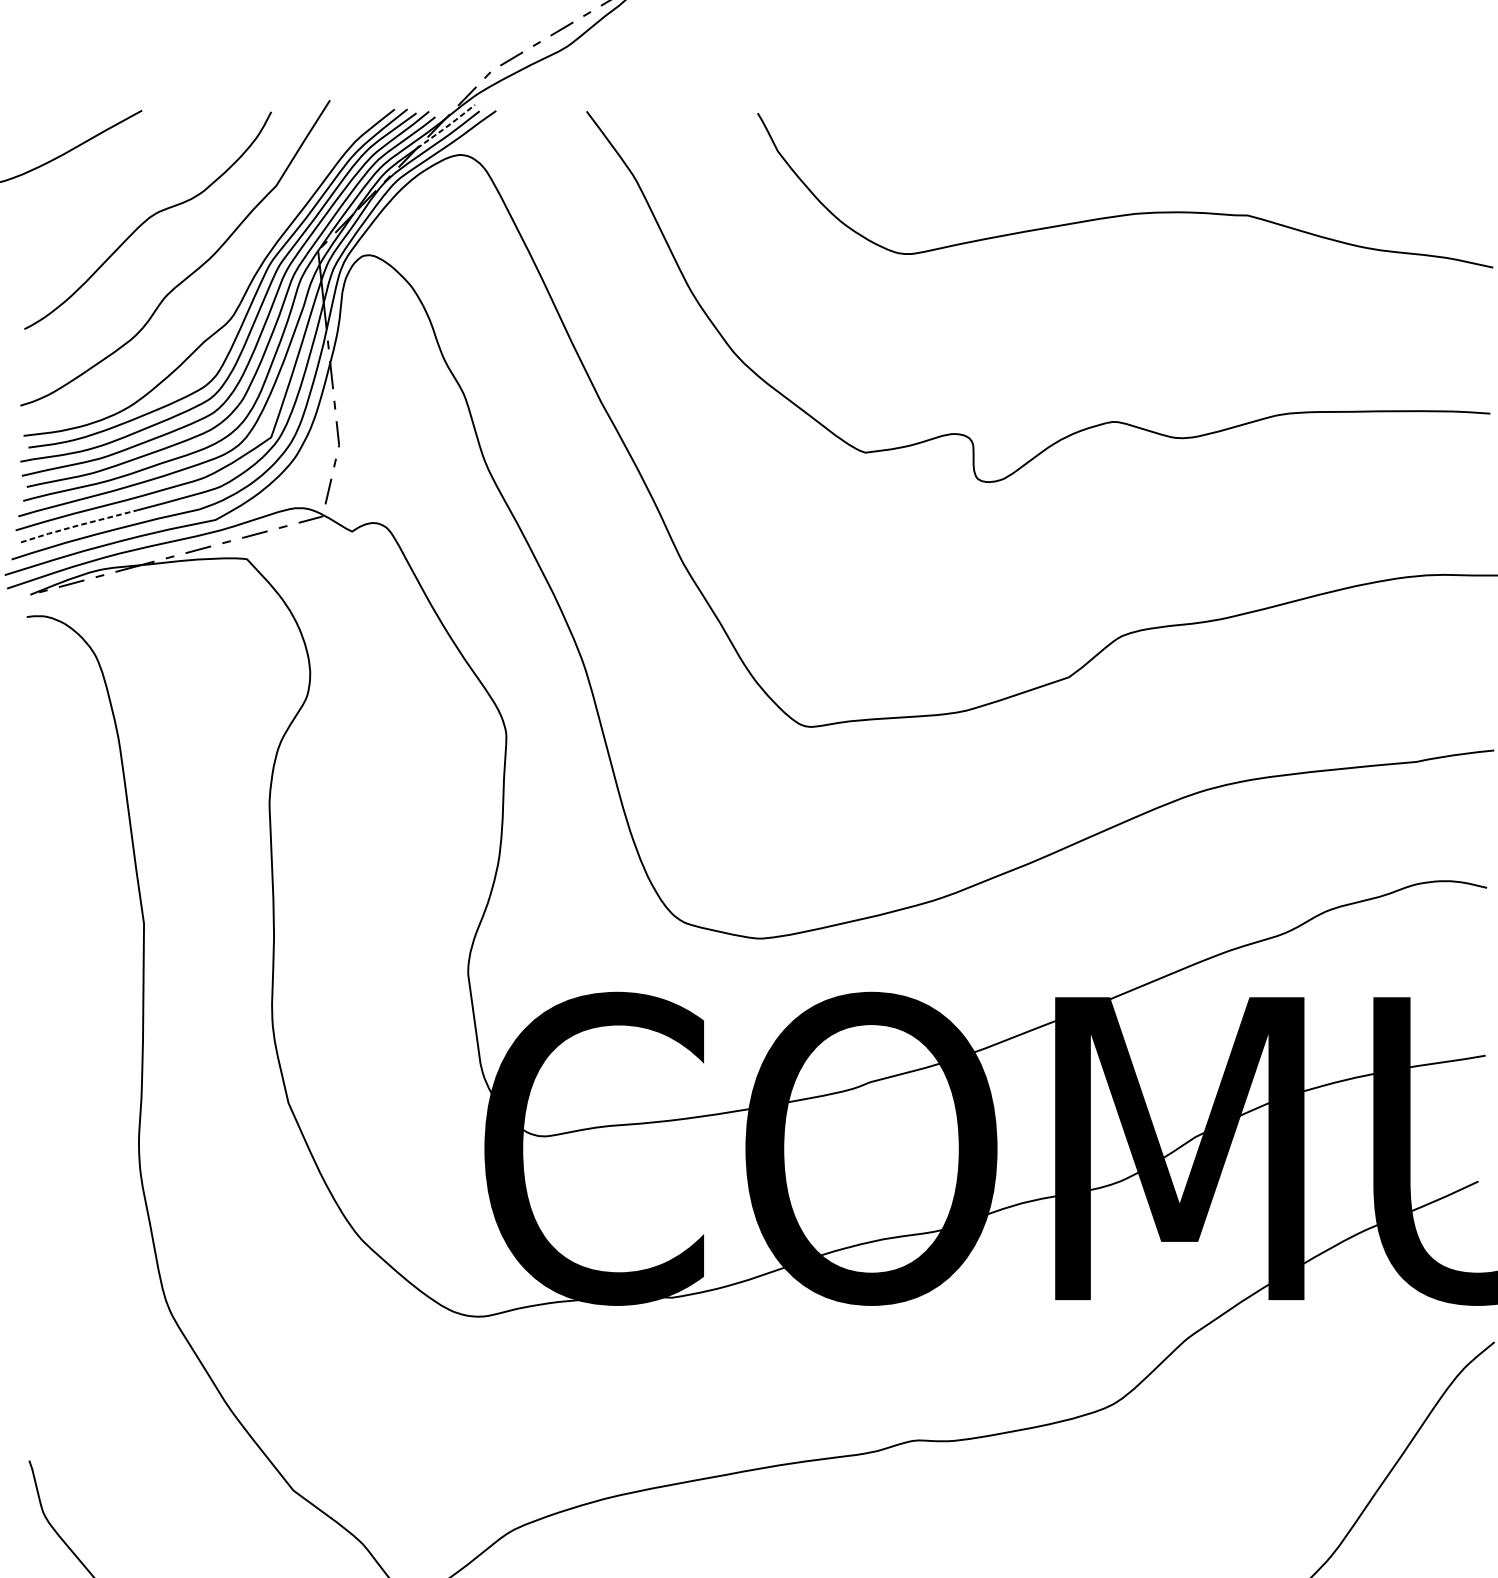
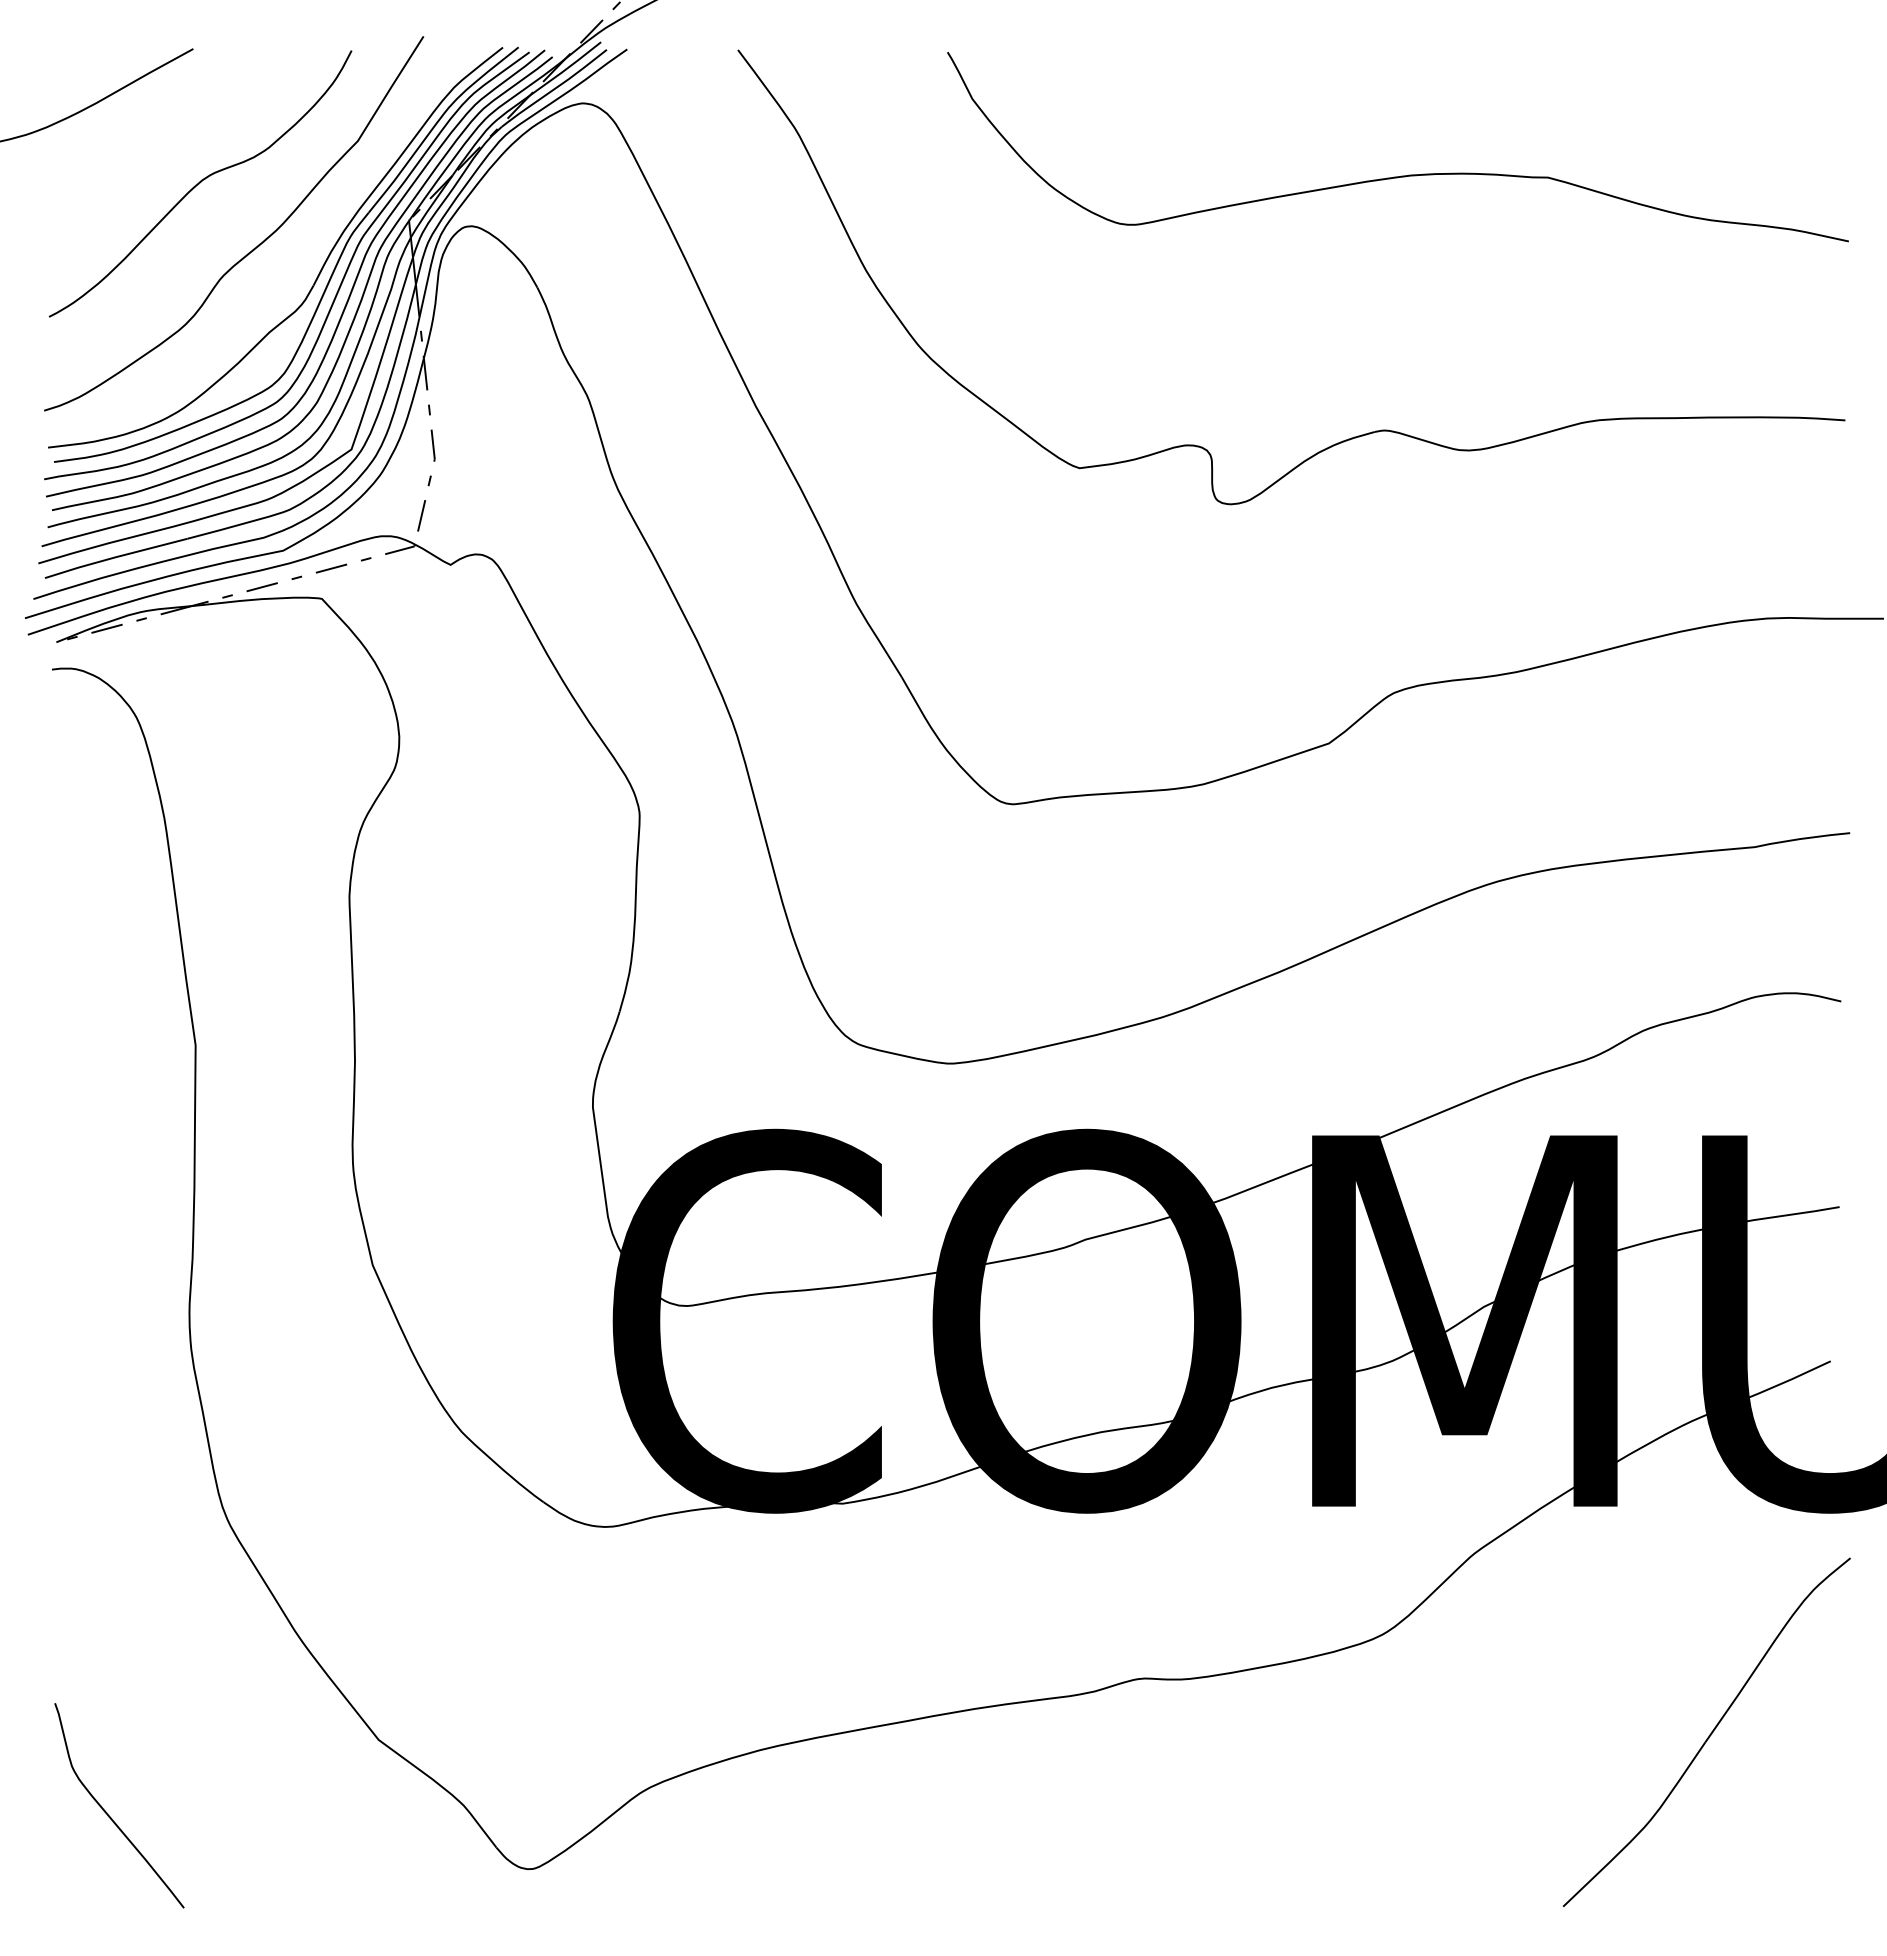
line: (446, 127) -> (566, 69), dashed -> solid
line: (77, 525) -> (114, 557), dashed -> solid

